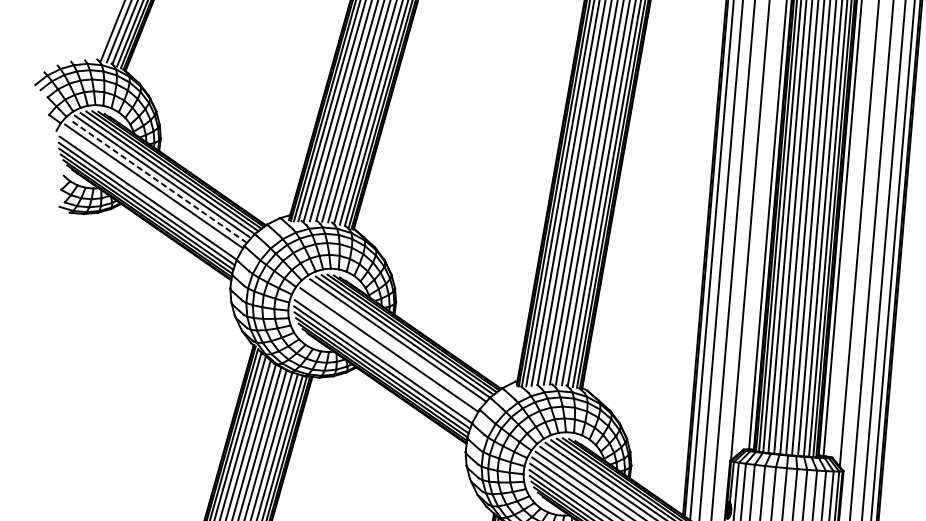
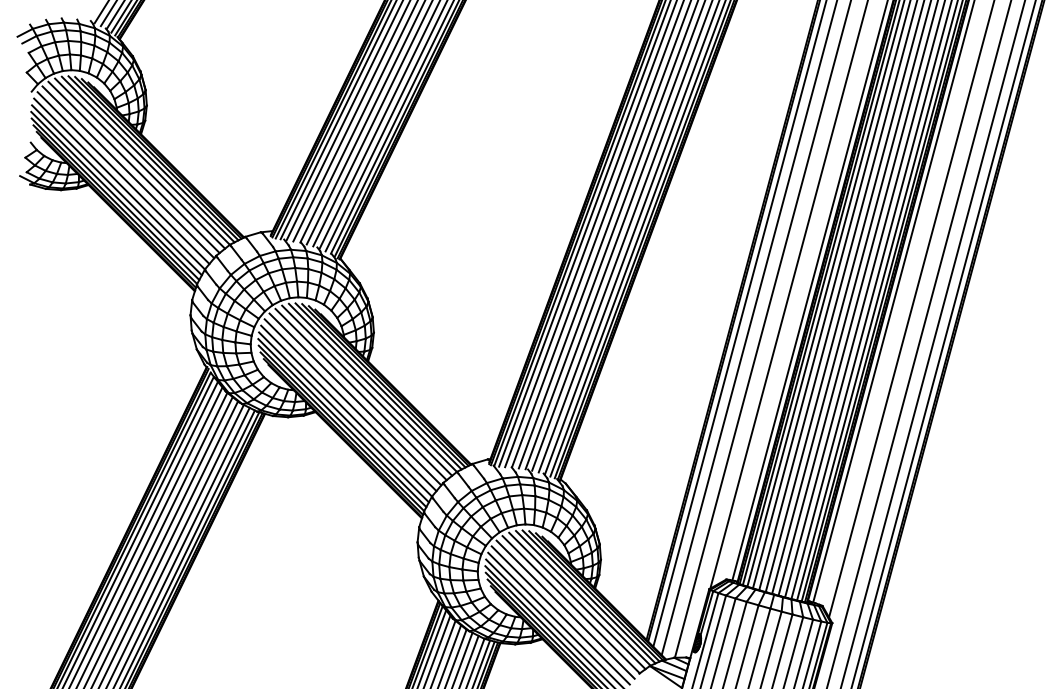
line: (157, 181) -> (133, 167), dashed -> solid
line: (150, 192) -> (123, 178), added
line: (393, 344) -> (360, 394), added
line: (386, 356) -> (350, 405), added

